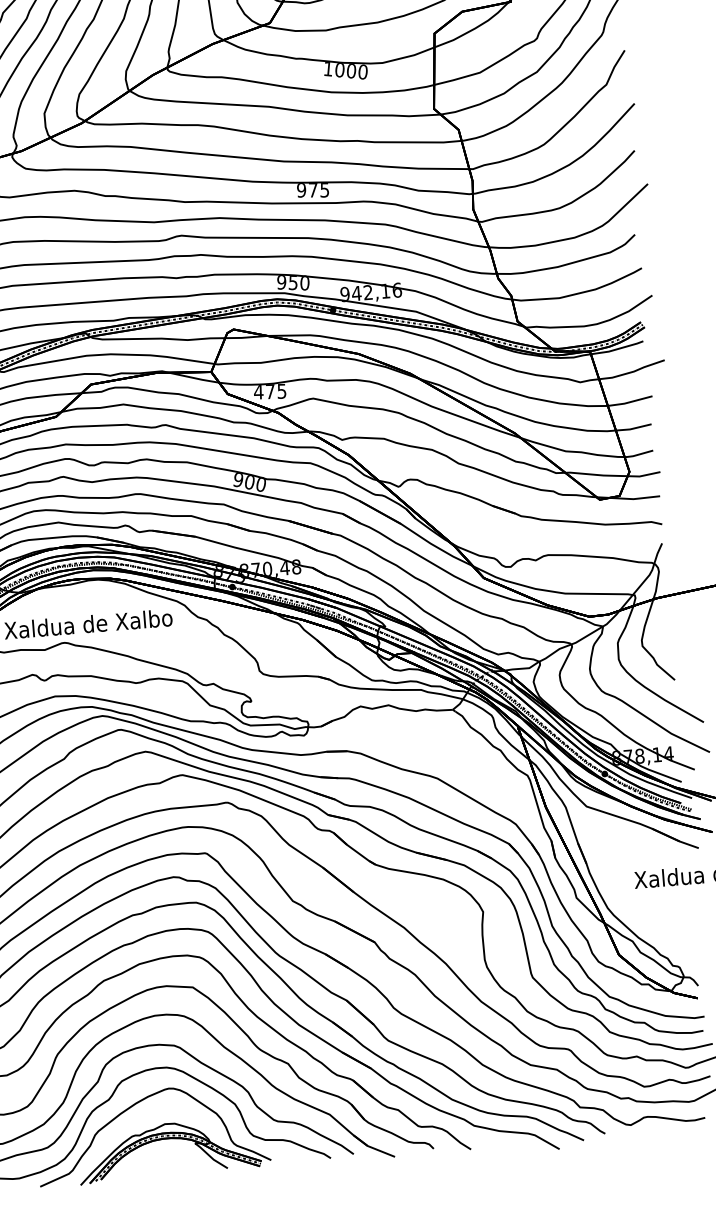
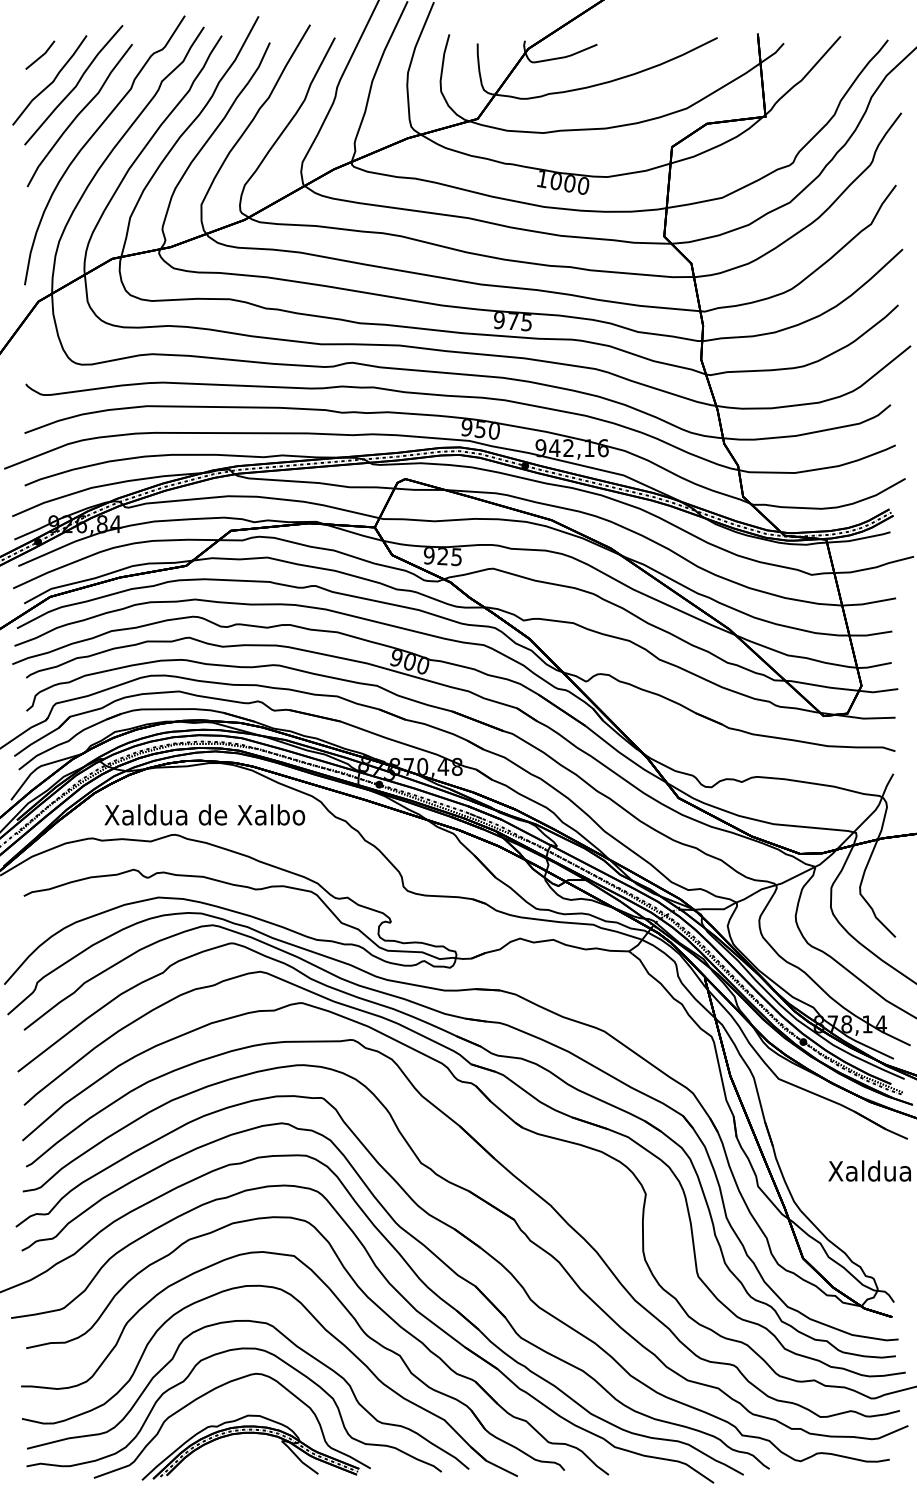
text: (264, 392) -> (435, 556), 475 -> 925

